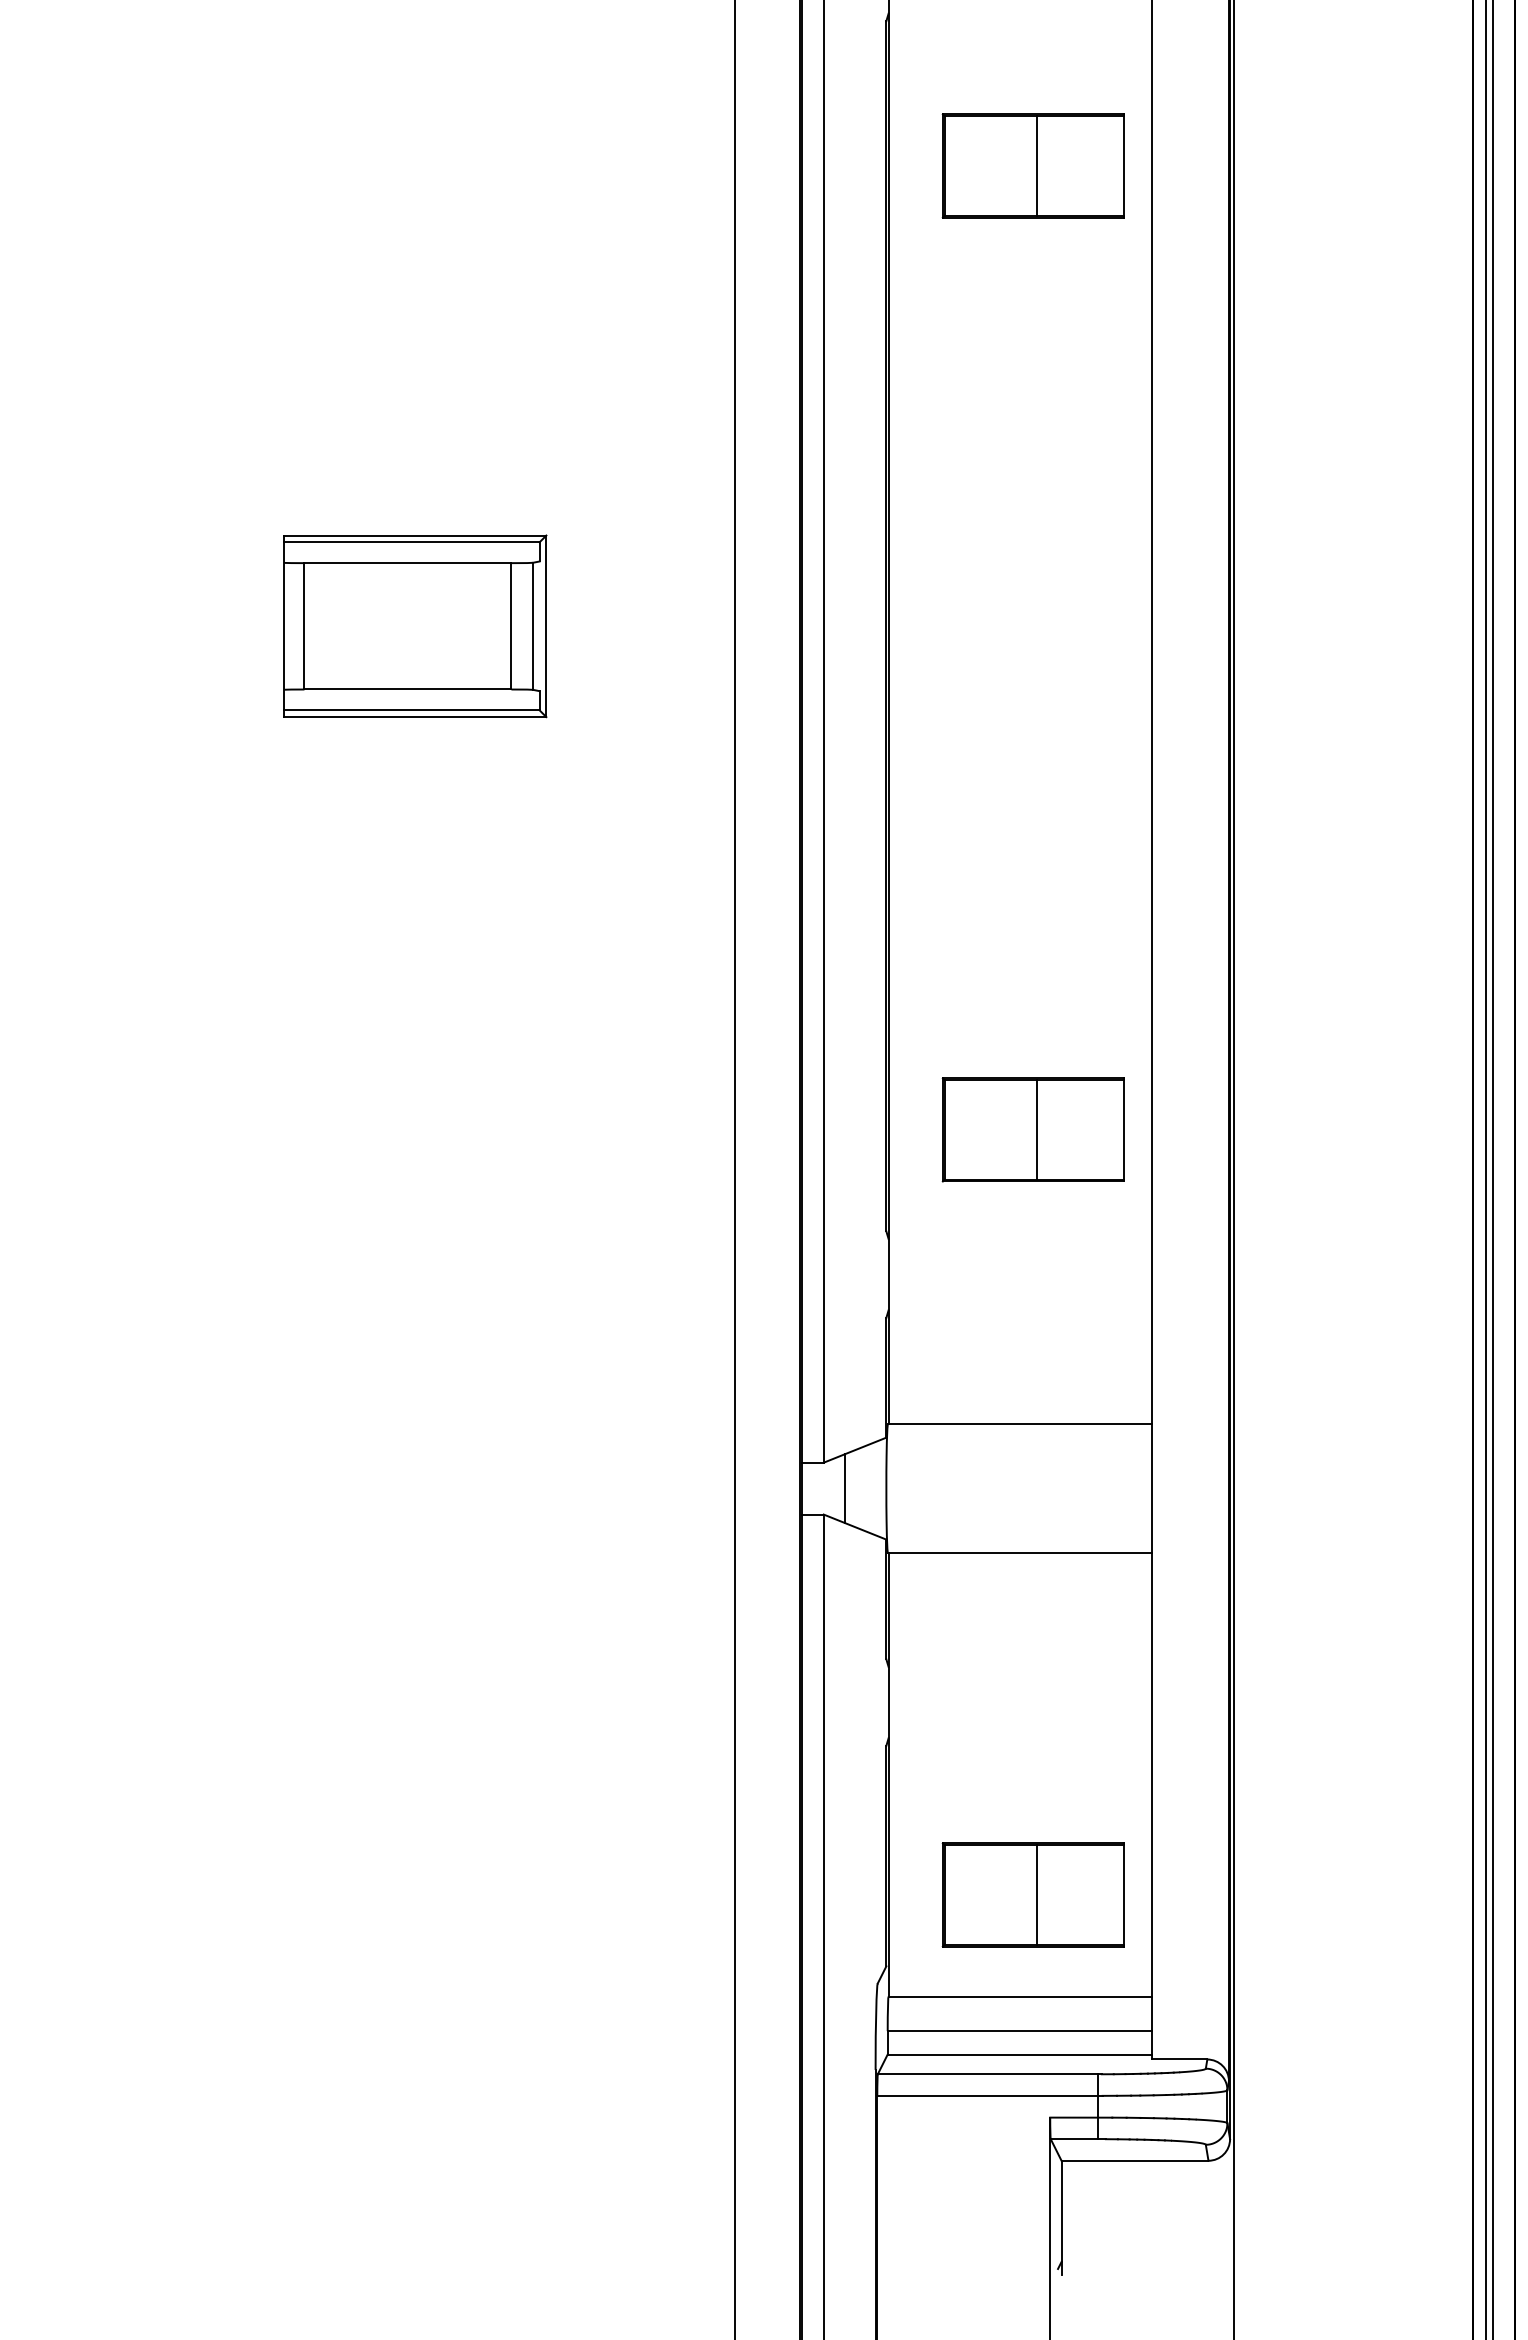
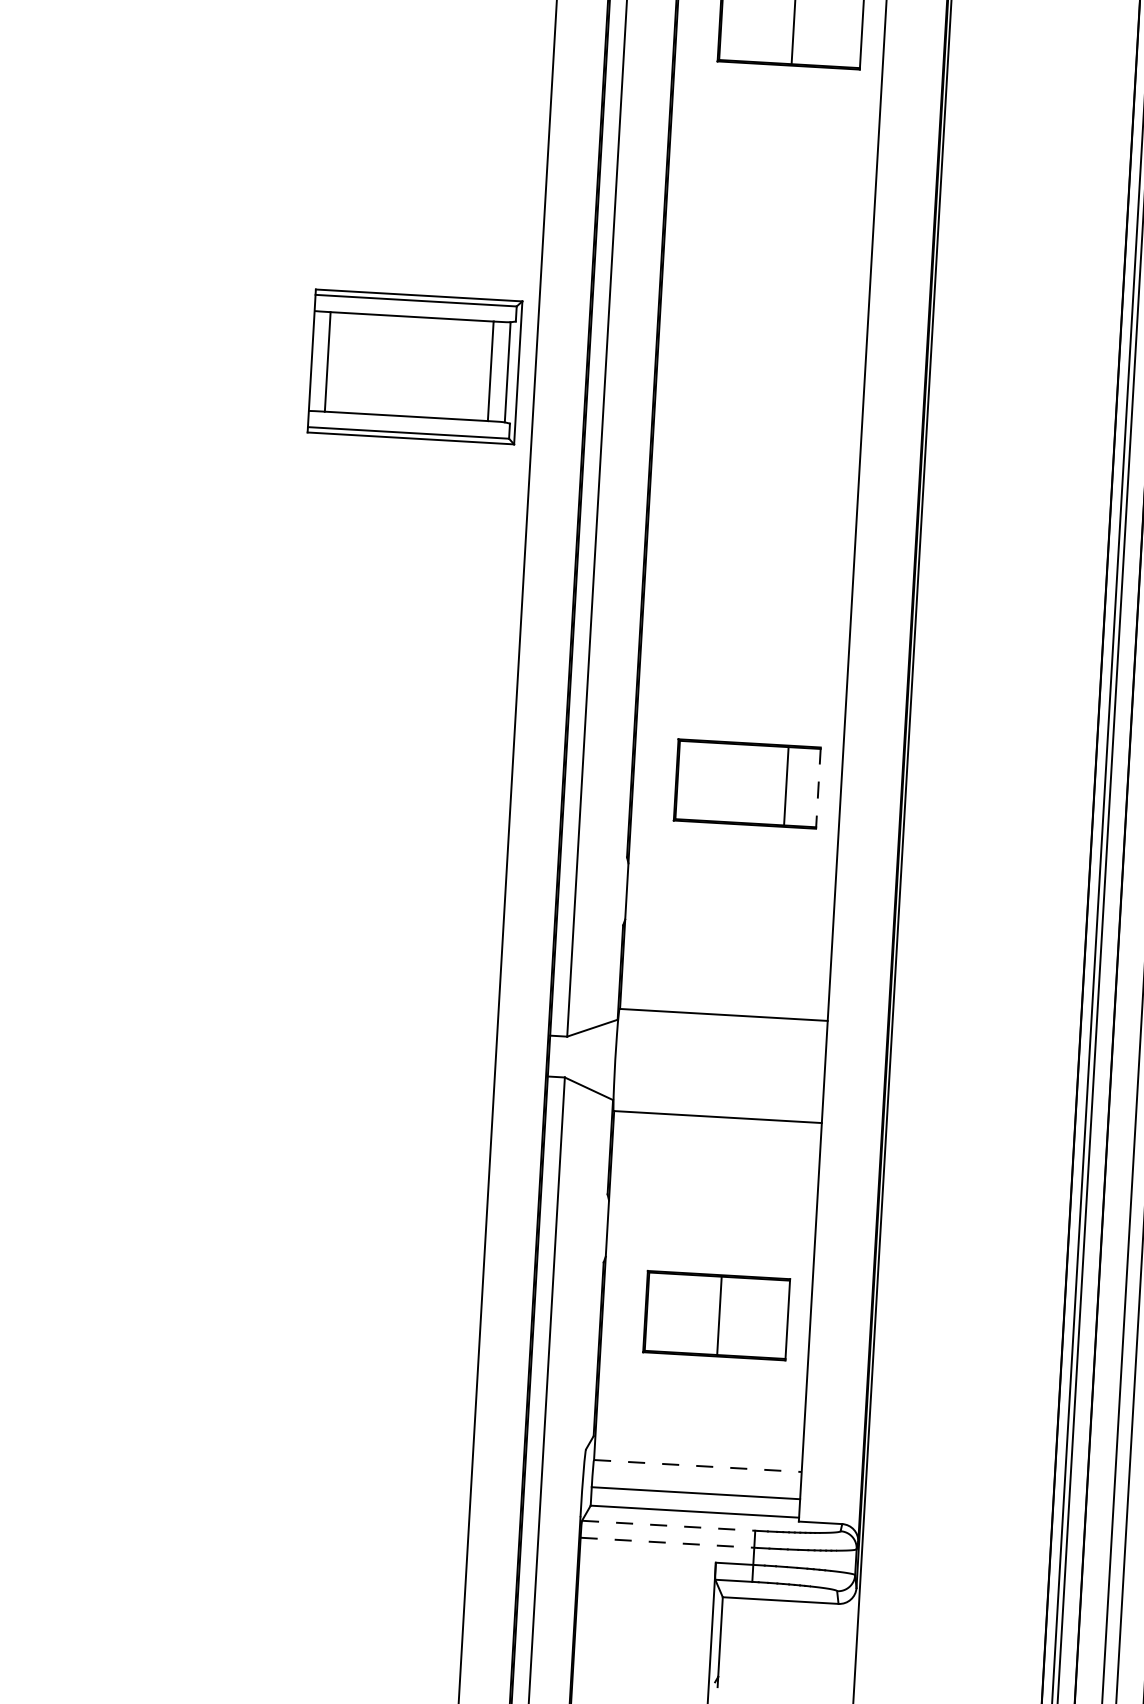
part: (415, 626) -> (415, 367), moved
line: (1036, 1129) -> (786, 785), moved
line: (1123, 1129) -> (818, 787), solid -> dashed
line: (844, 1488) -> (582, 1057), removed
part: (1032, 1894) -> (716, 1315), moved
line: (1020, 1996) -> (697, 1465), solid -> dashed
line: (989, 2074) -> (669, 1526), solid -> dashed
line: (989, 2095) -> (669, 1542), solid -> dashed

